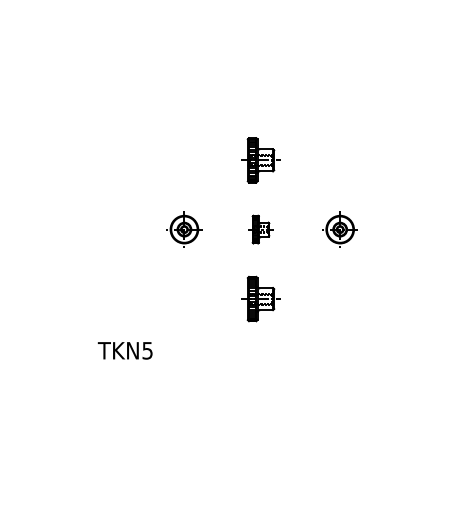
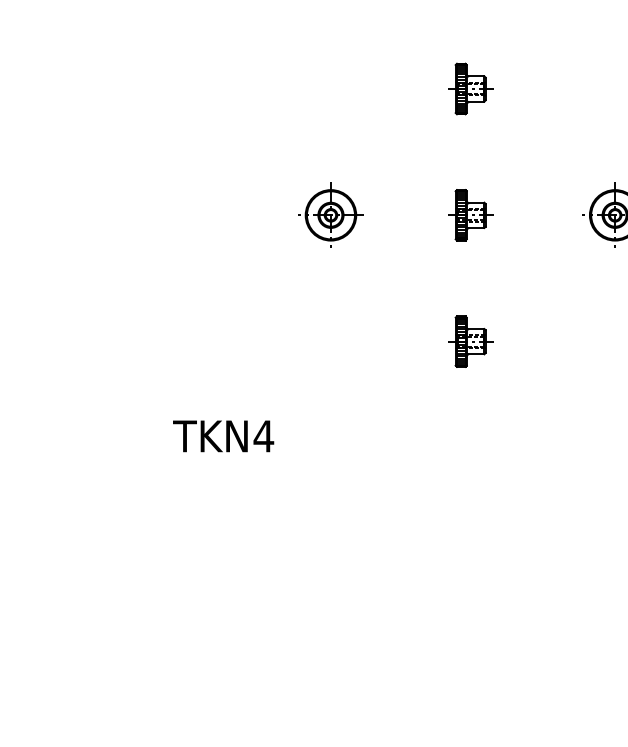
part: (260, 160) -> (469, 89), size x0.62
part: (260, 298) -> (469, 341), size x0.62
text: (147, 350) -> (263, 435), TKN5 -> TKN4

